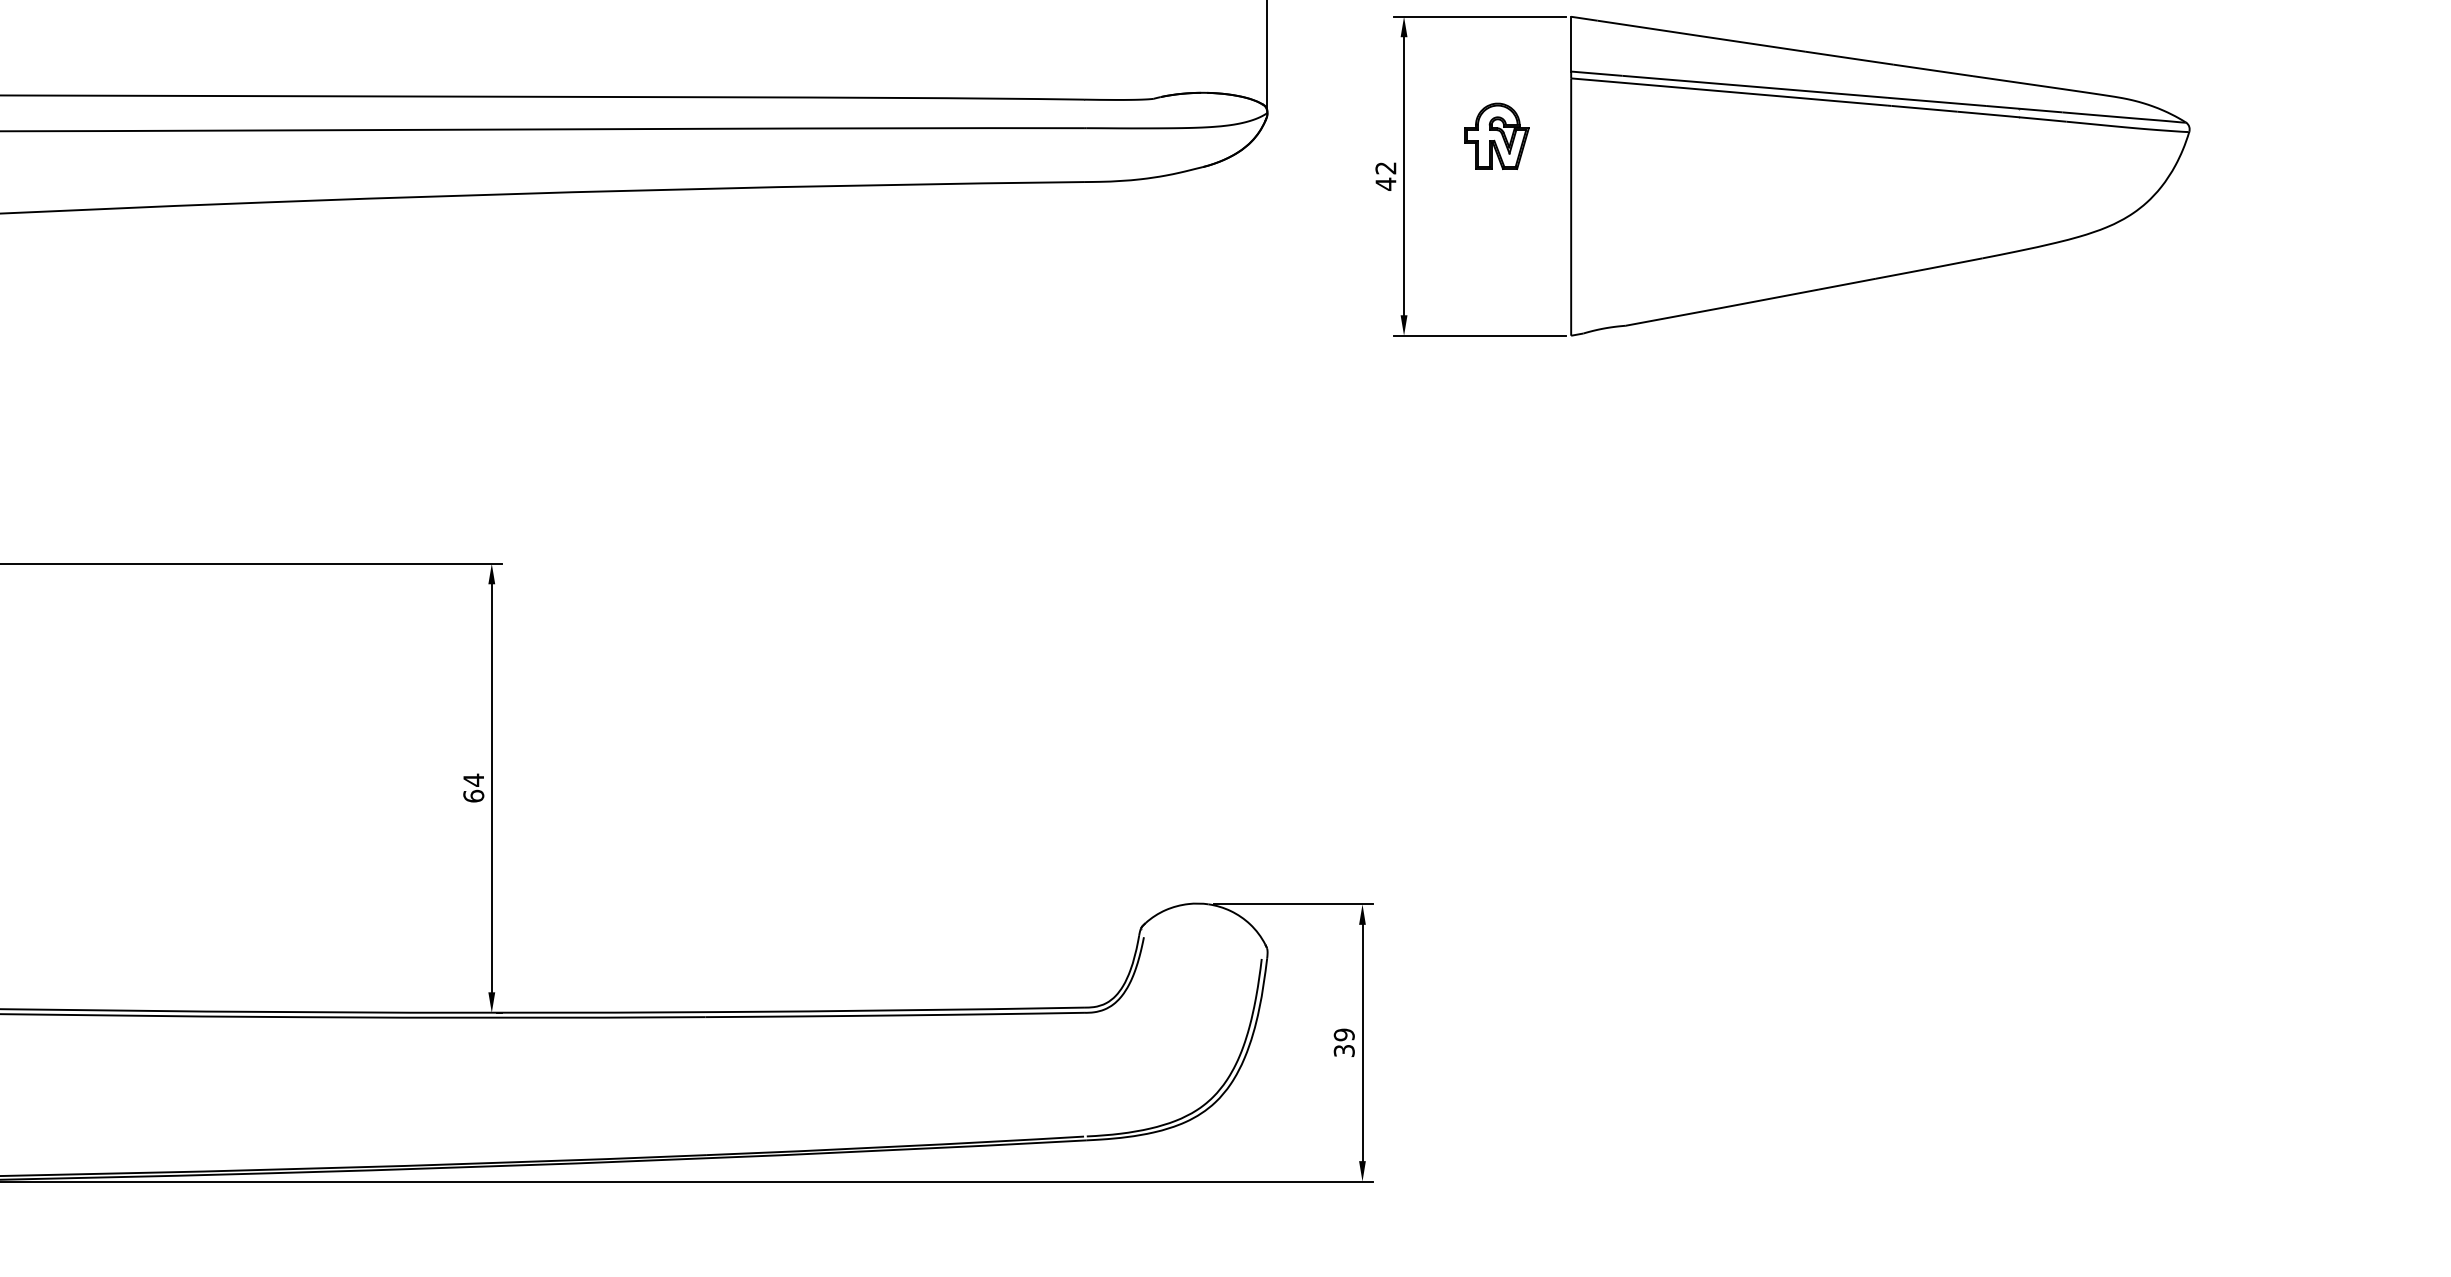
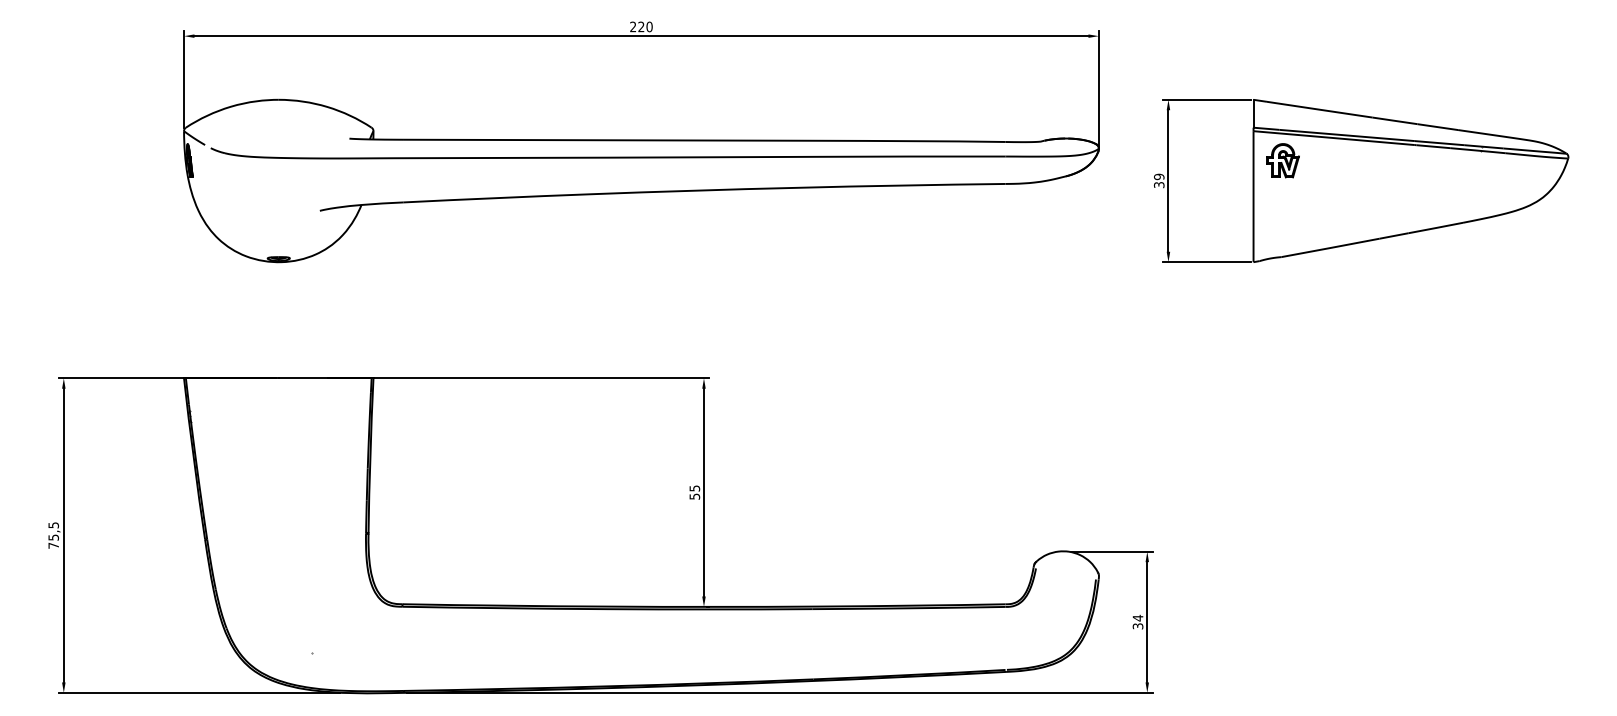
part: (1496, 135) -> (1282, 160), moved
text: (1384, 175) -> (1158, 180), 42 -> 39
text: (473, 788) -> (694, 492), 64 -> 55
text: (1343, 1033) -> (1137, 617), 39 -> 34

